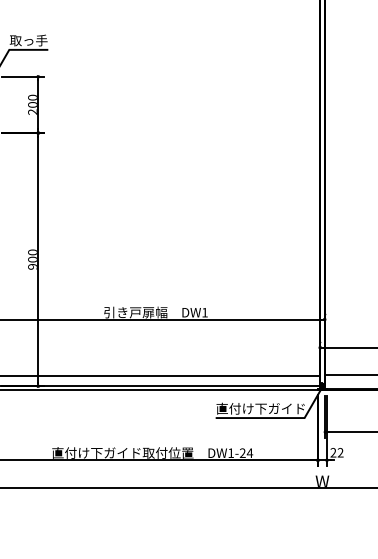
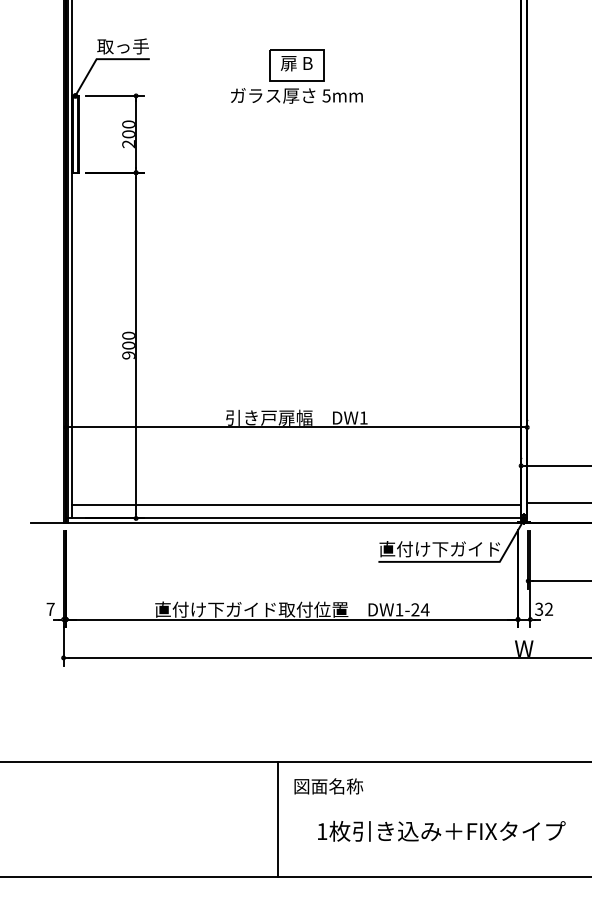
part: (155, 62) -> (296, 76), added
text: (333, 452) -> (539, 609), 22 -> 32

